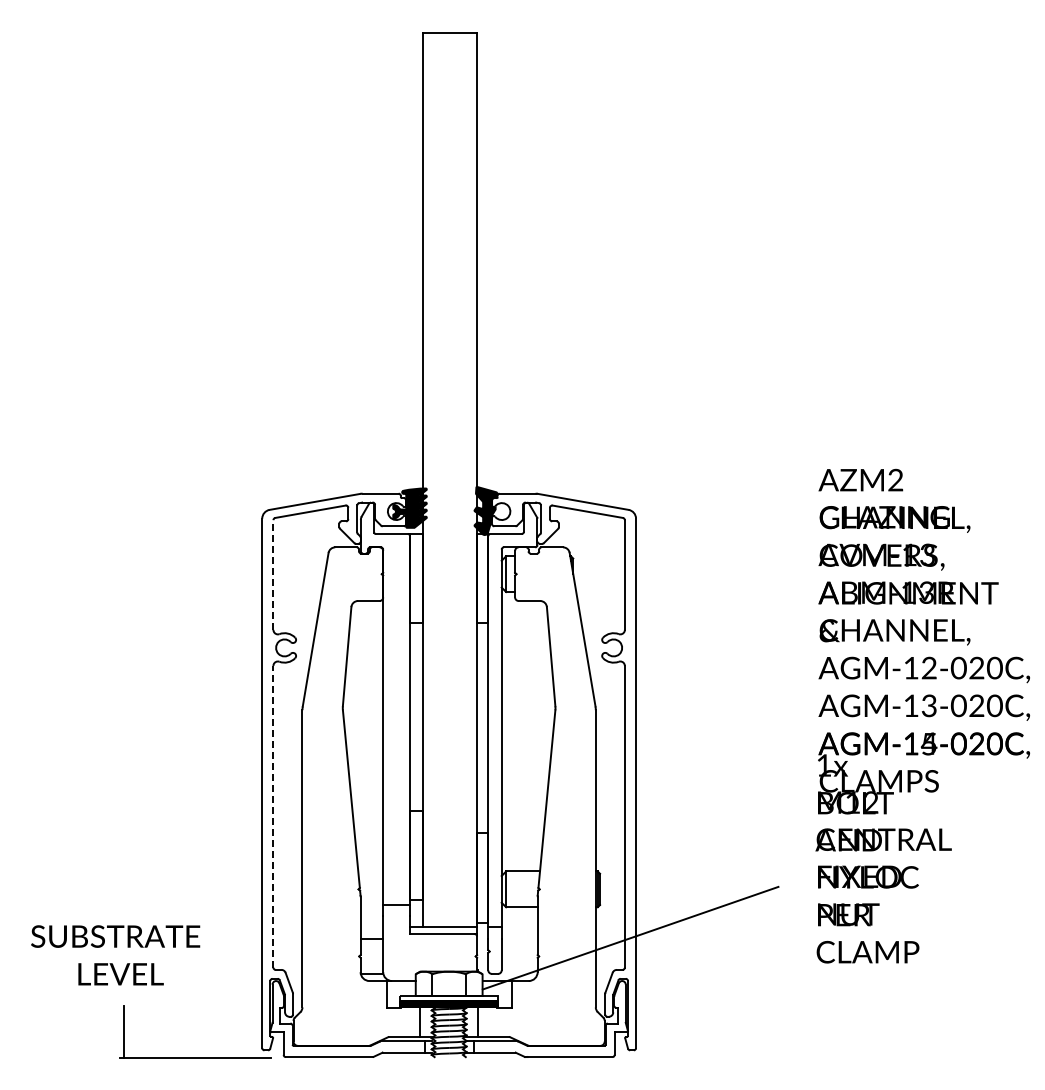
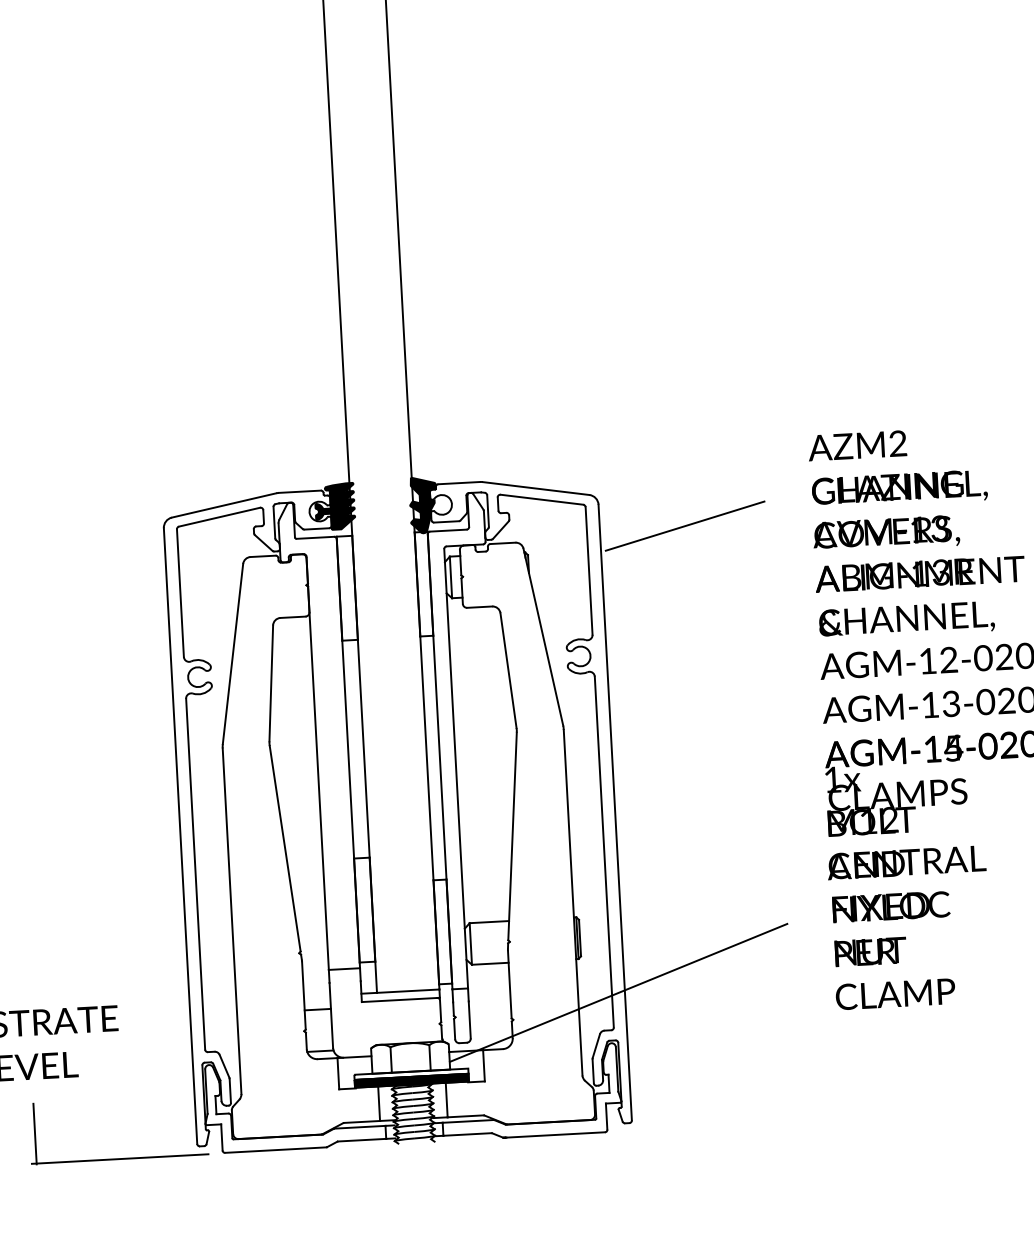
line: (709, 540) -> (685, 525), added
line: (273, 575) -> (180, 593), dashed -> solid
line: (273, 816) -> (195, 873), dashed -> solid

